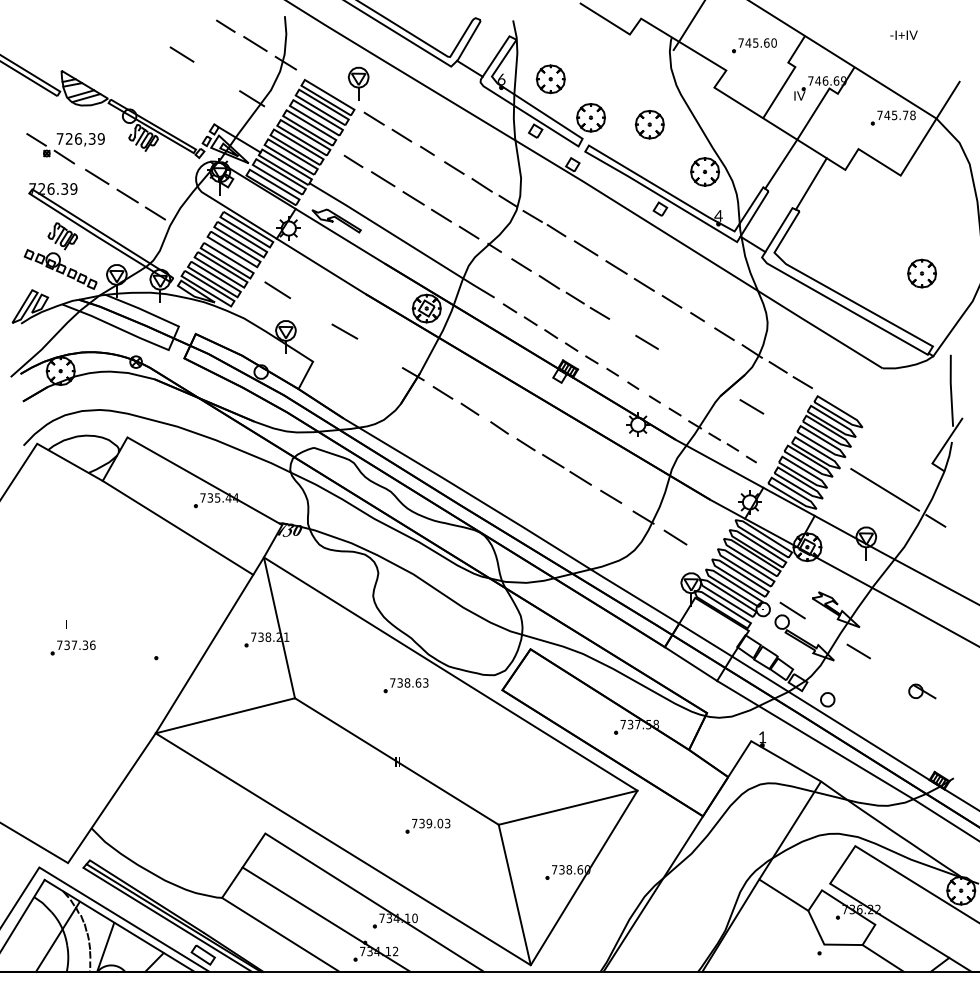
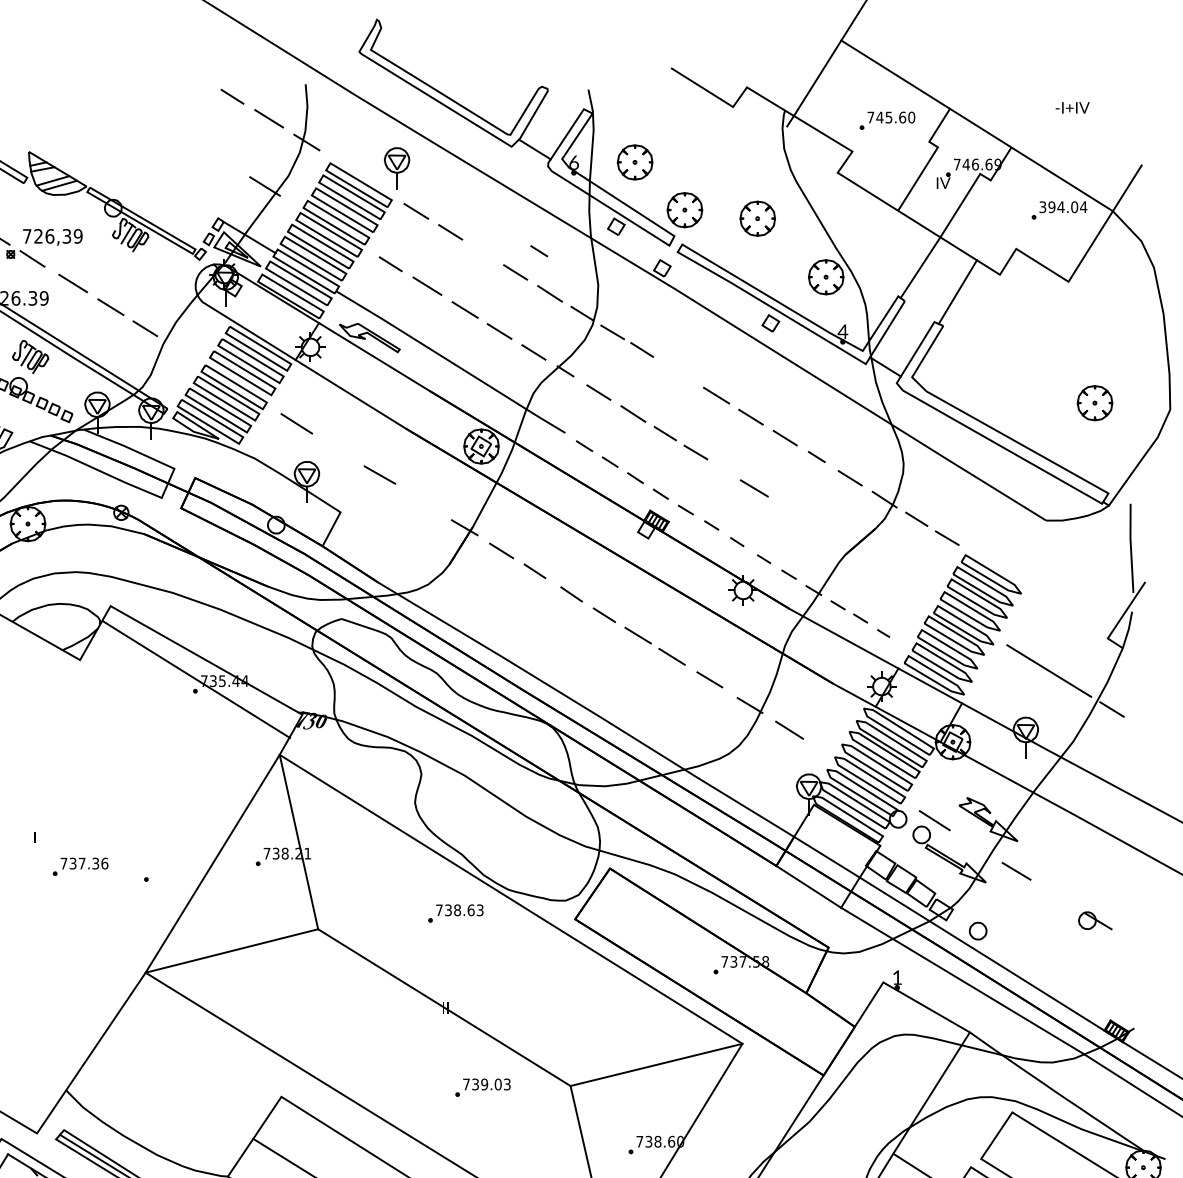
line: (181, 54) -> (177, 131), removed
text: (896, 115) -> (1063, 207), 745.78 -> 394.04
line: (427, 150) -> (539, 250), moved
line: (585, 248) -> (678, 372), removed
line: (751, 406) -> (883, 567), removed
line: (177, 527) -> (196, 679), moved
part: (72, 647) -> (79, 866), moved

